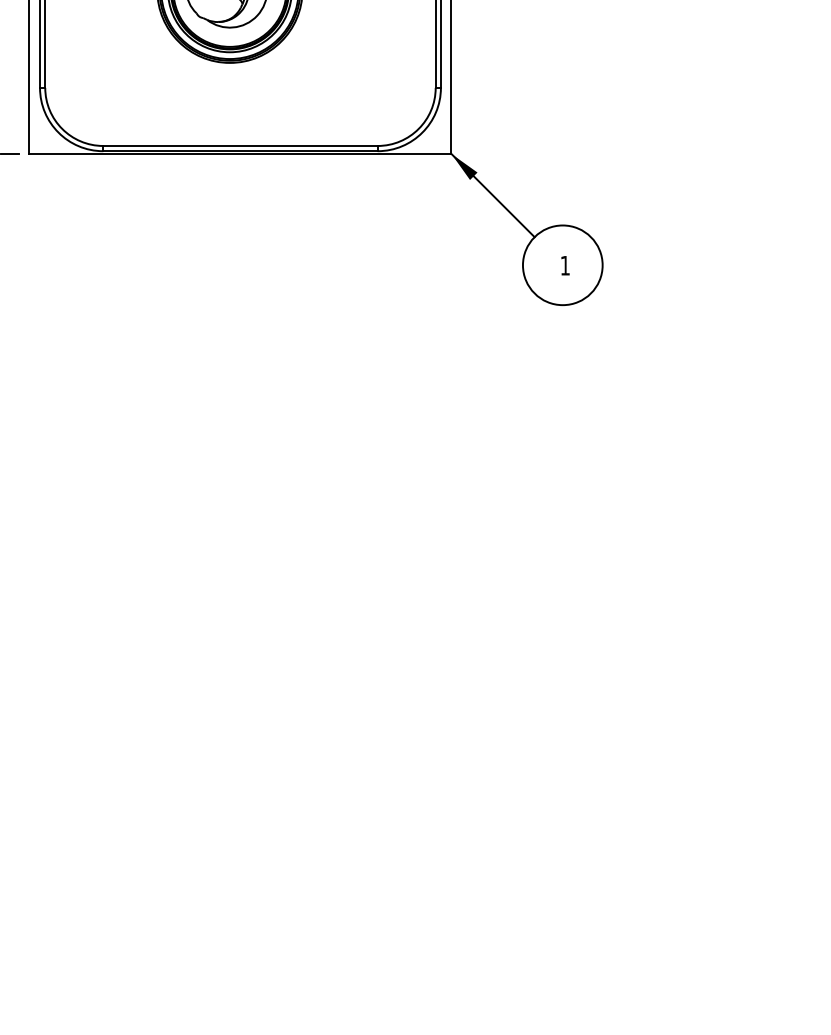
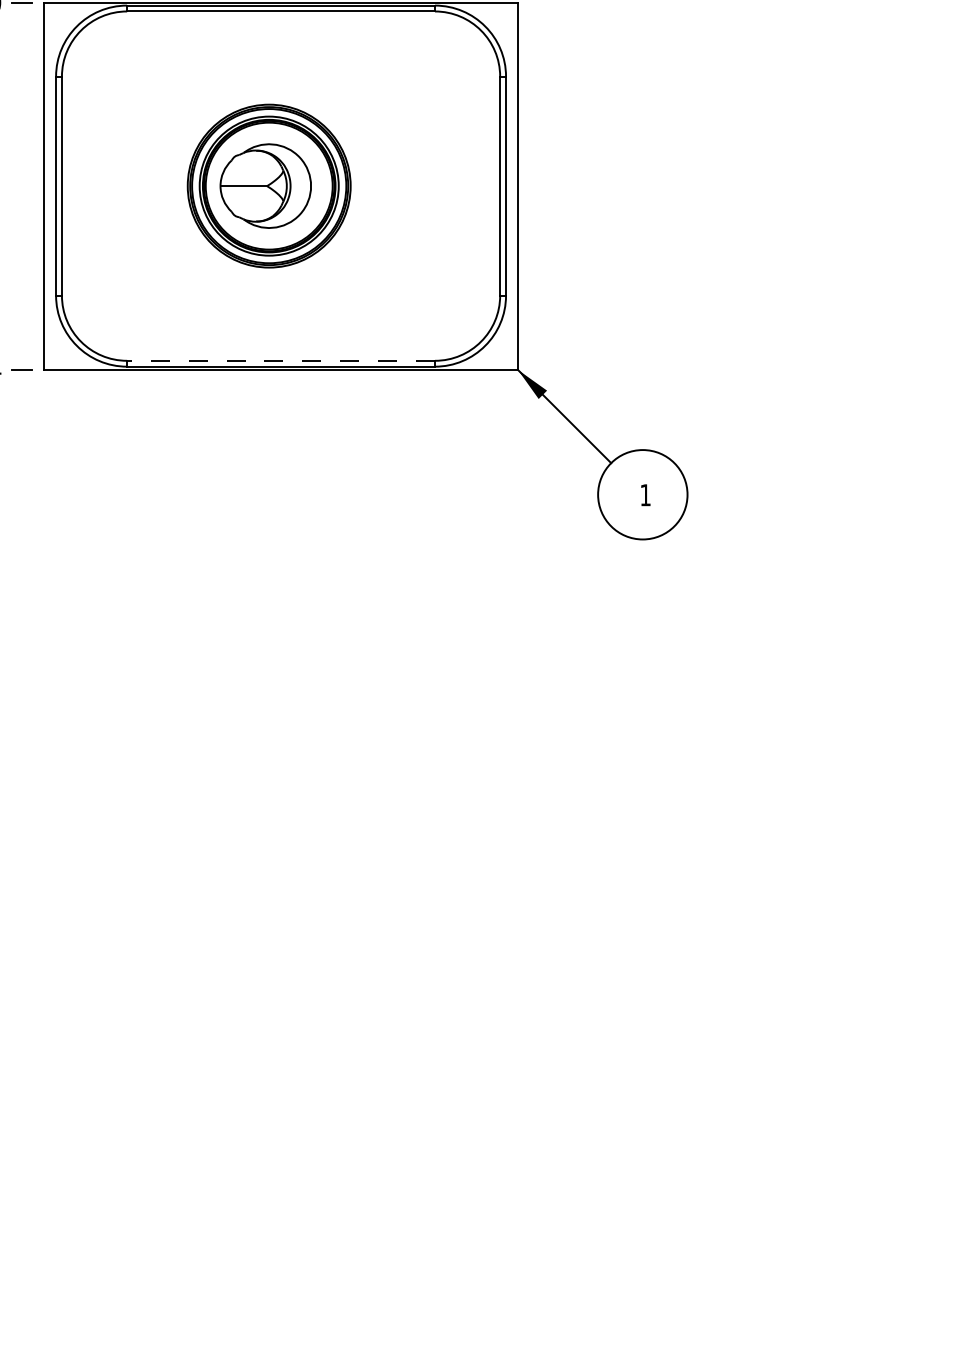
line: (240, 145) -> (281, 360), solid -> dashed

